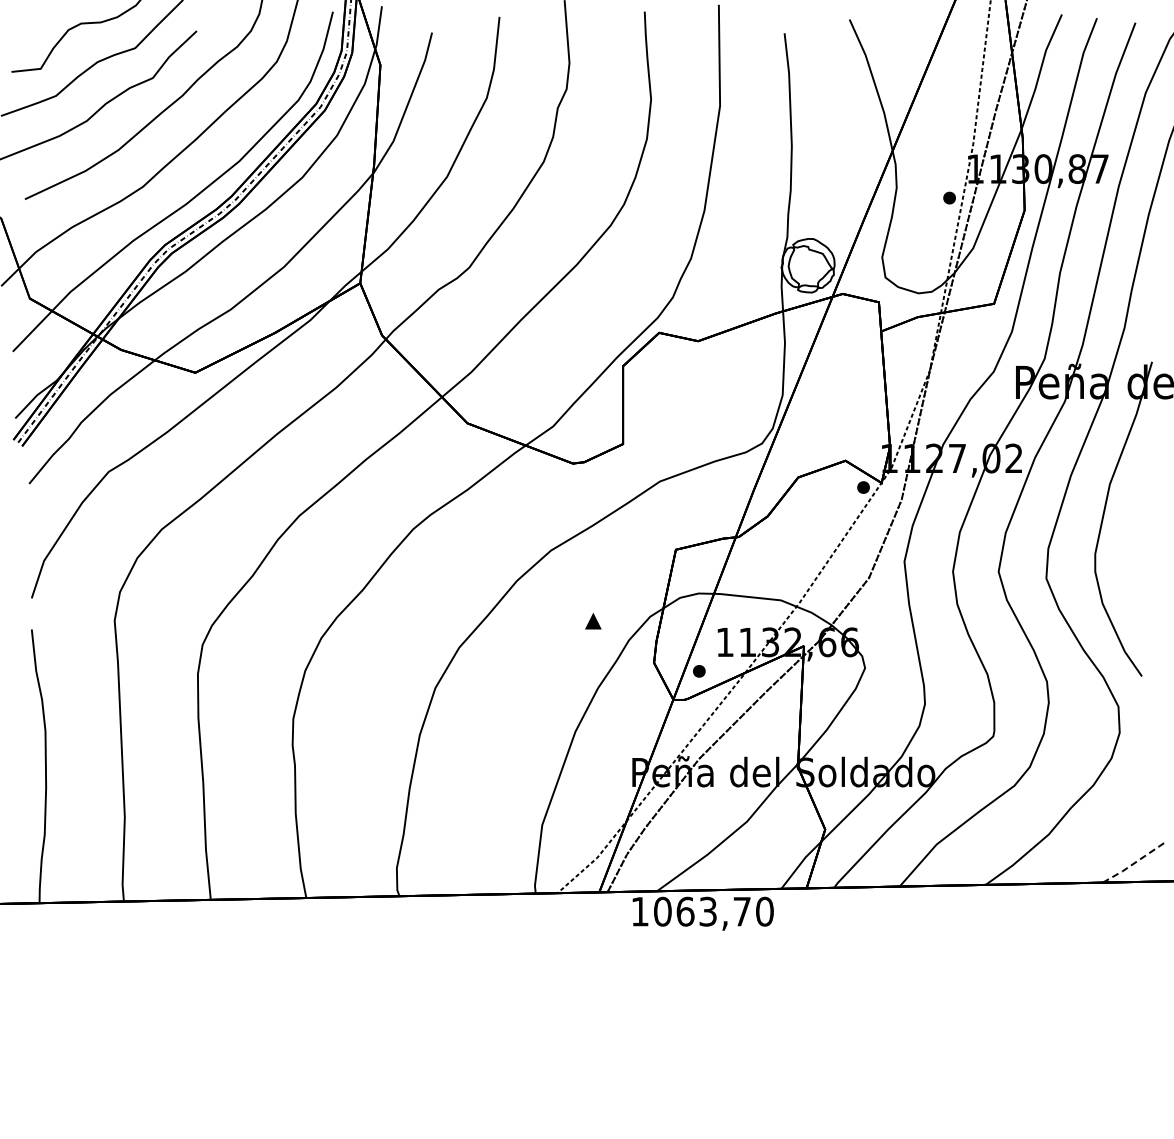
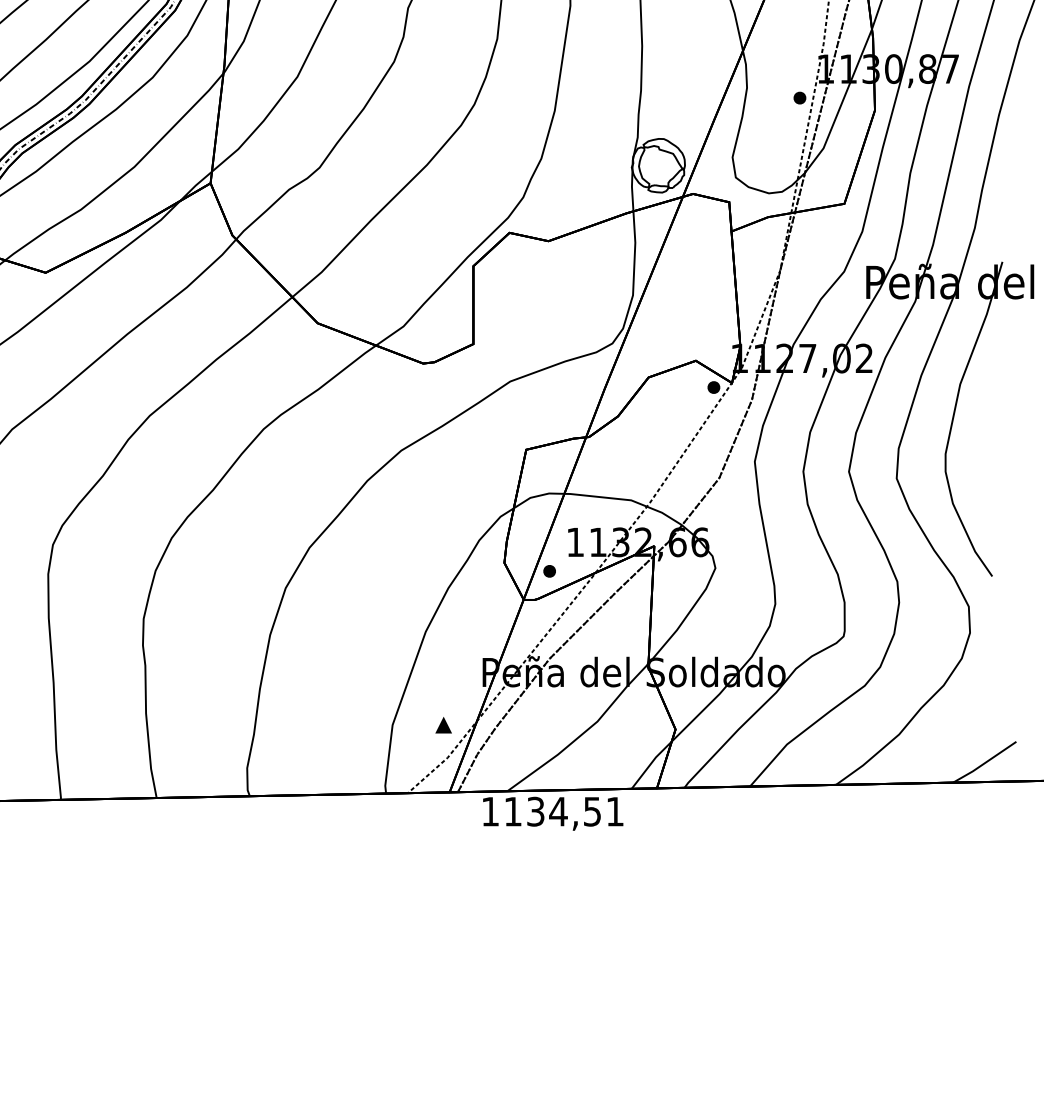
part: (593, 621) -> (443, 725), moved
line: (1134, 862) -> (984, 762), dashed -> solid
text: (713, 911) -> (563, 811), 1063,70 -> 1134,51

